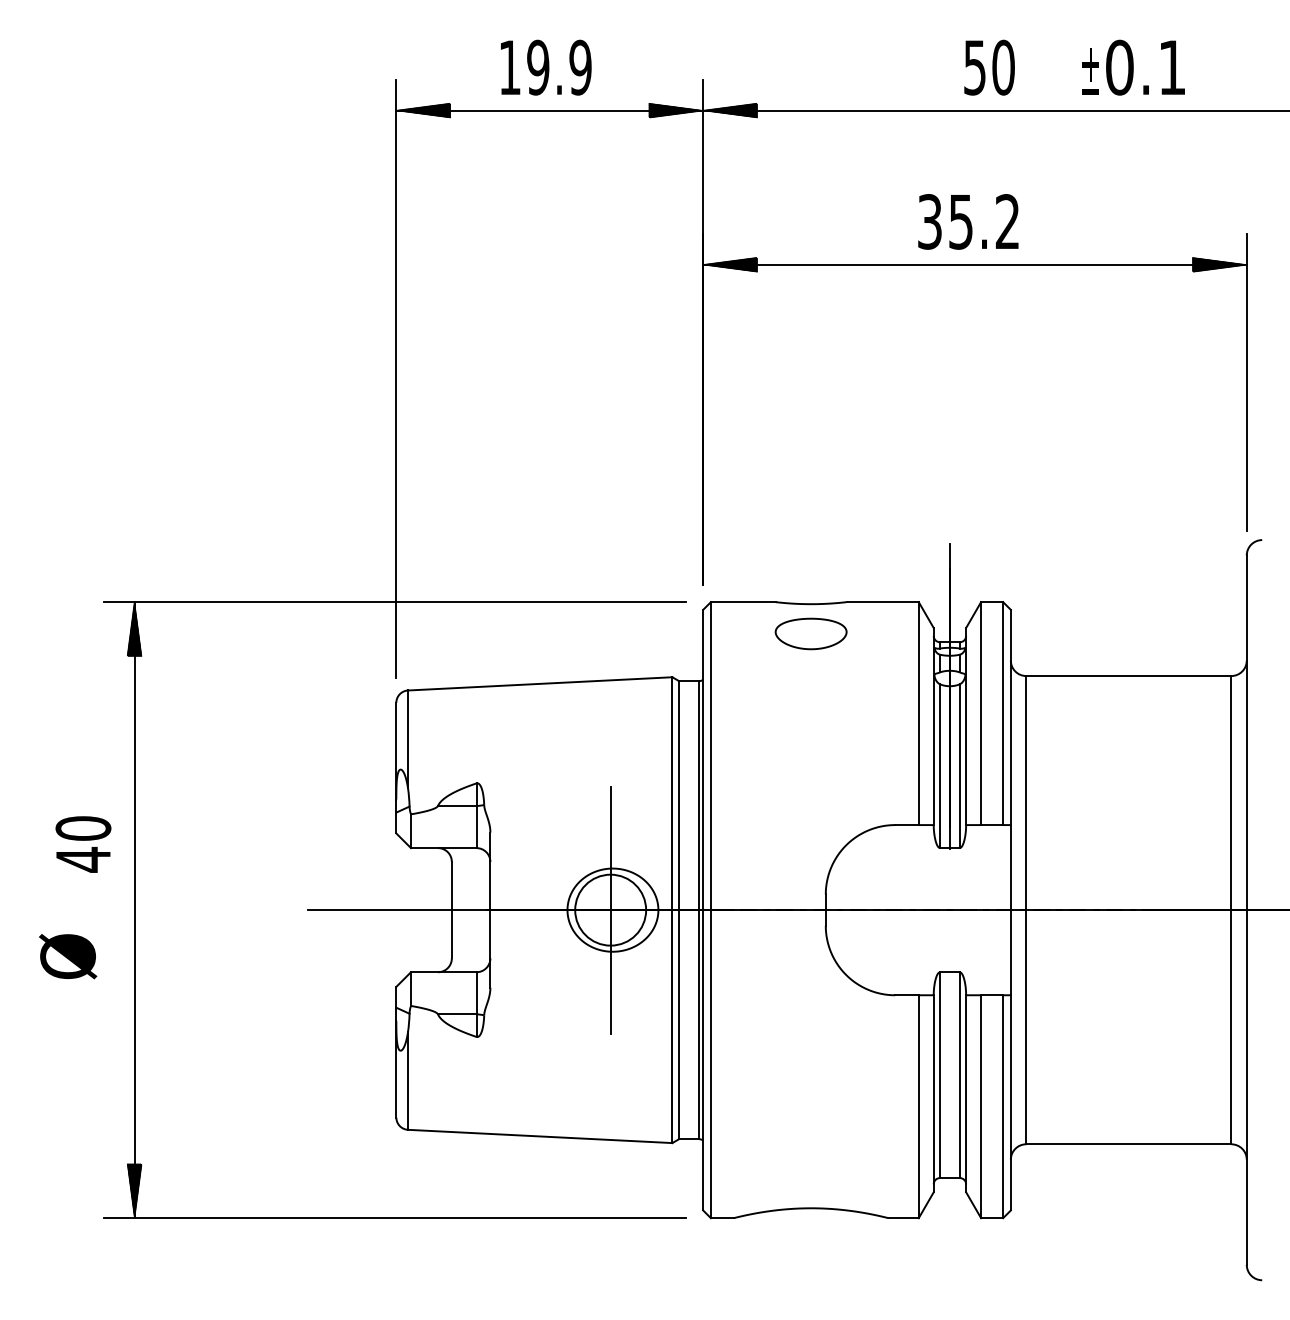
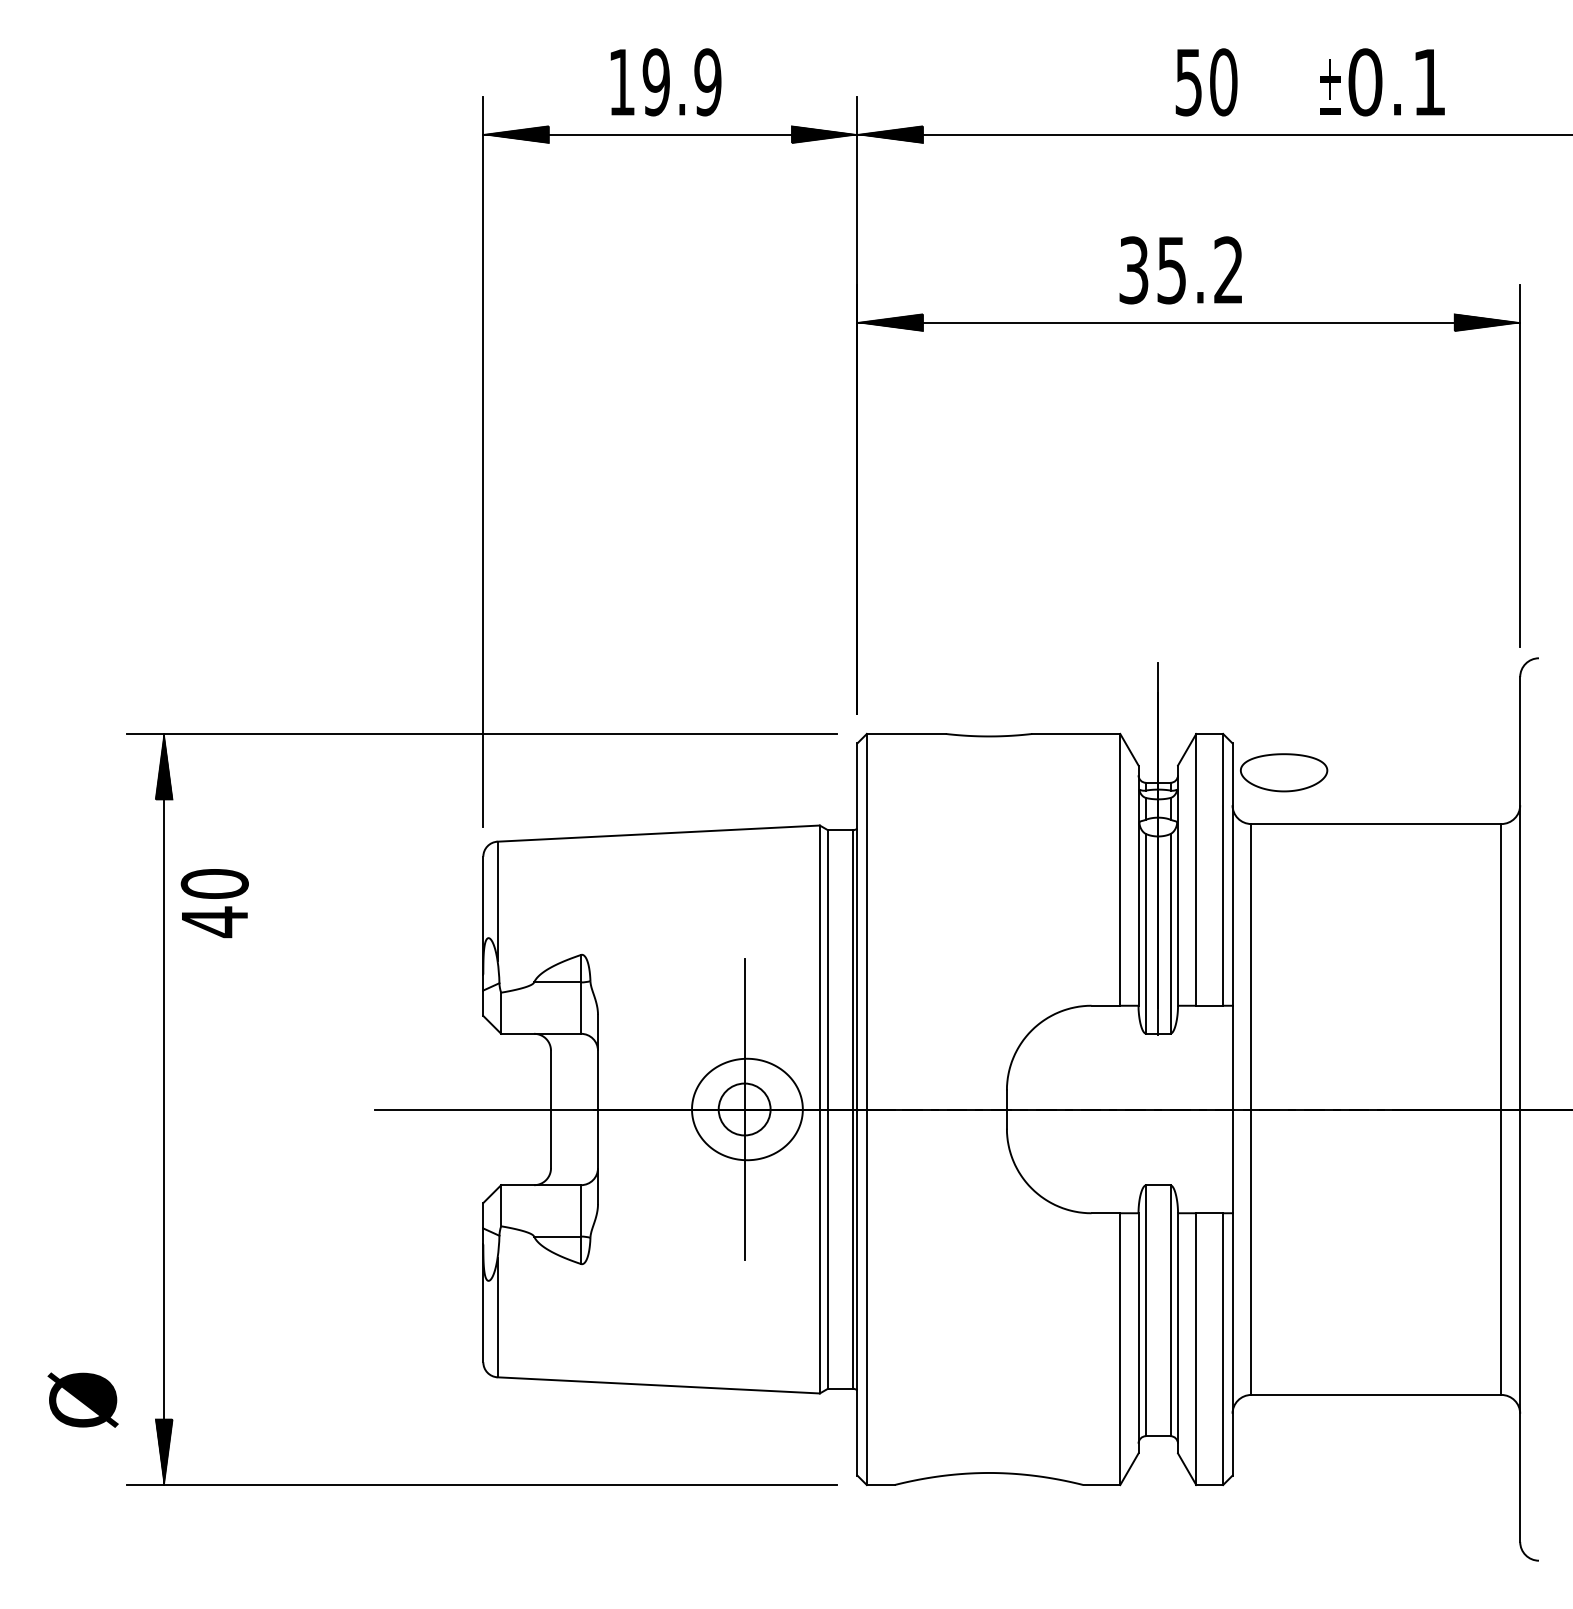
part: (811, 633) -> (1284, 772), moved
text: (83, 844) -> (214, 903), moved
circle: (610, 910) -> (744, 1109), size x0.6
text: (67, 956) -> (82, 1399), moved

